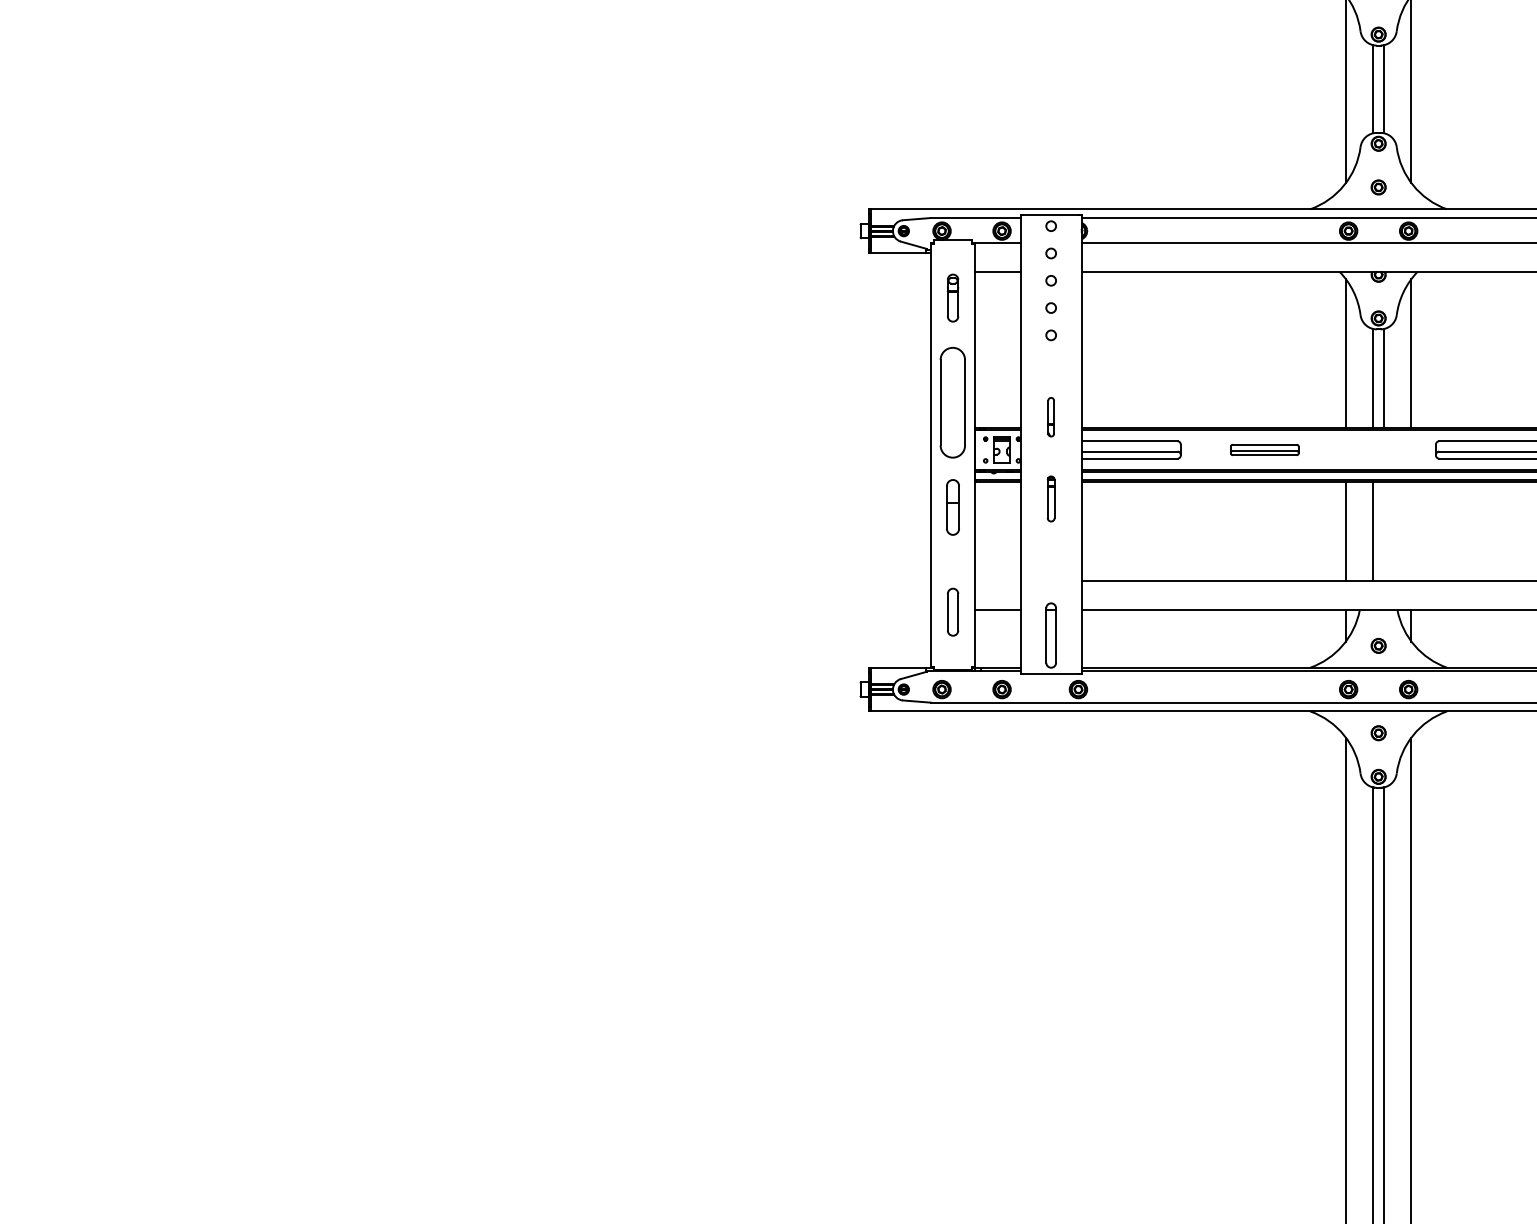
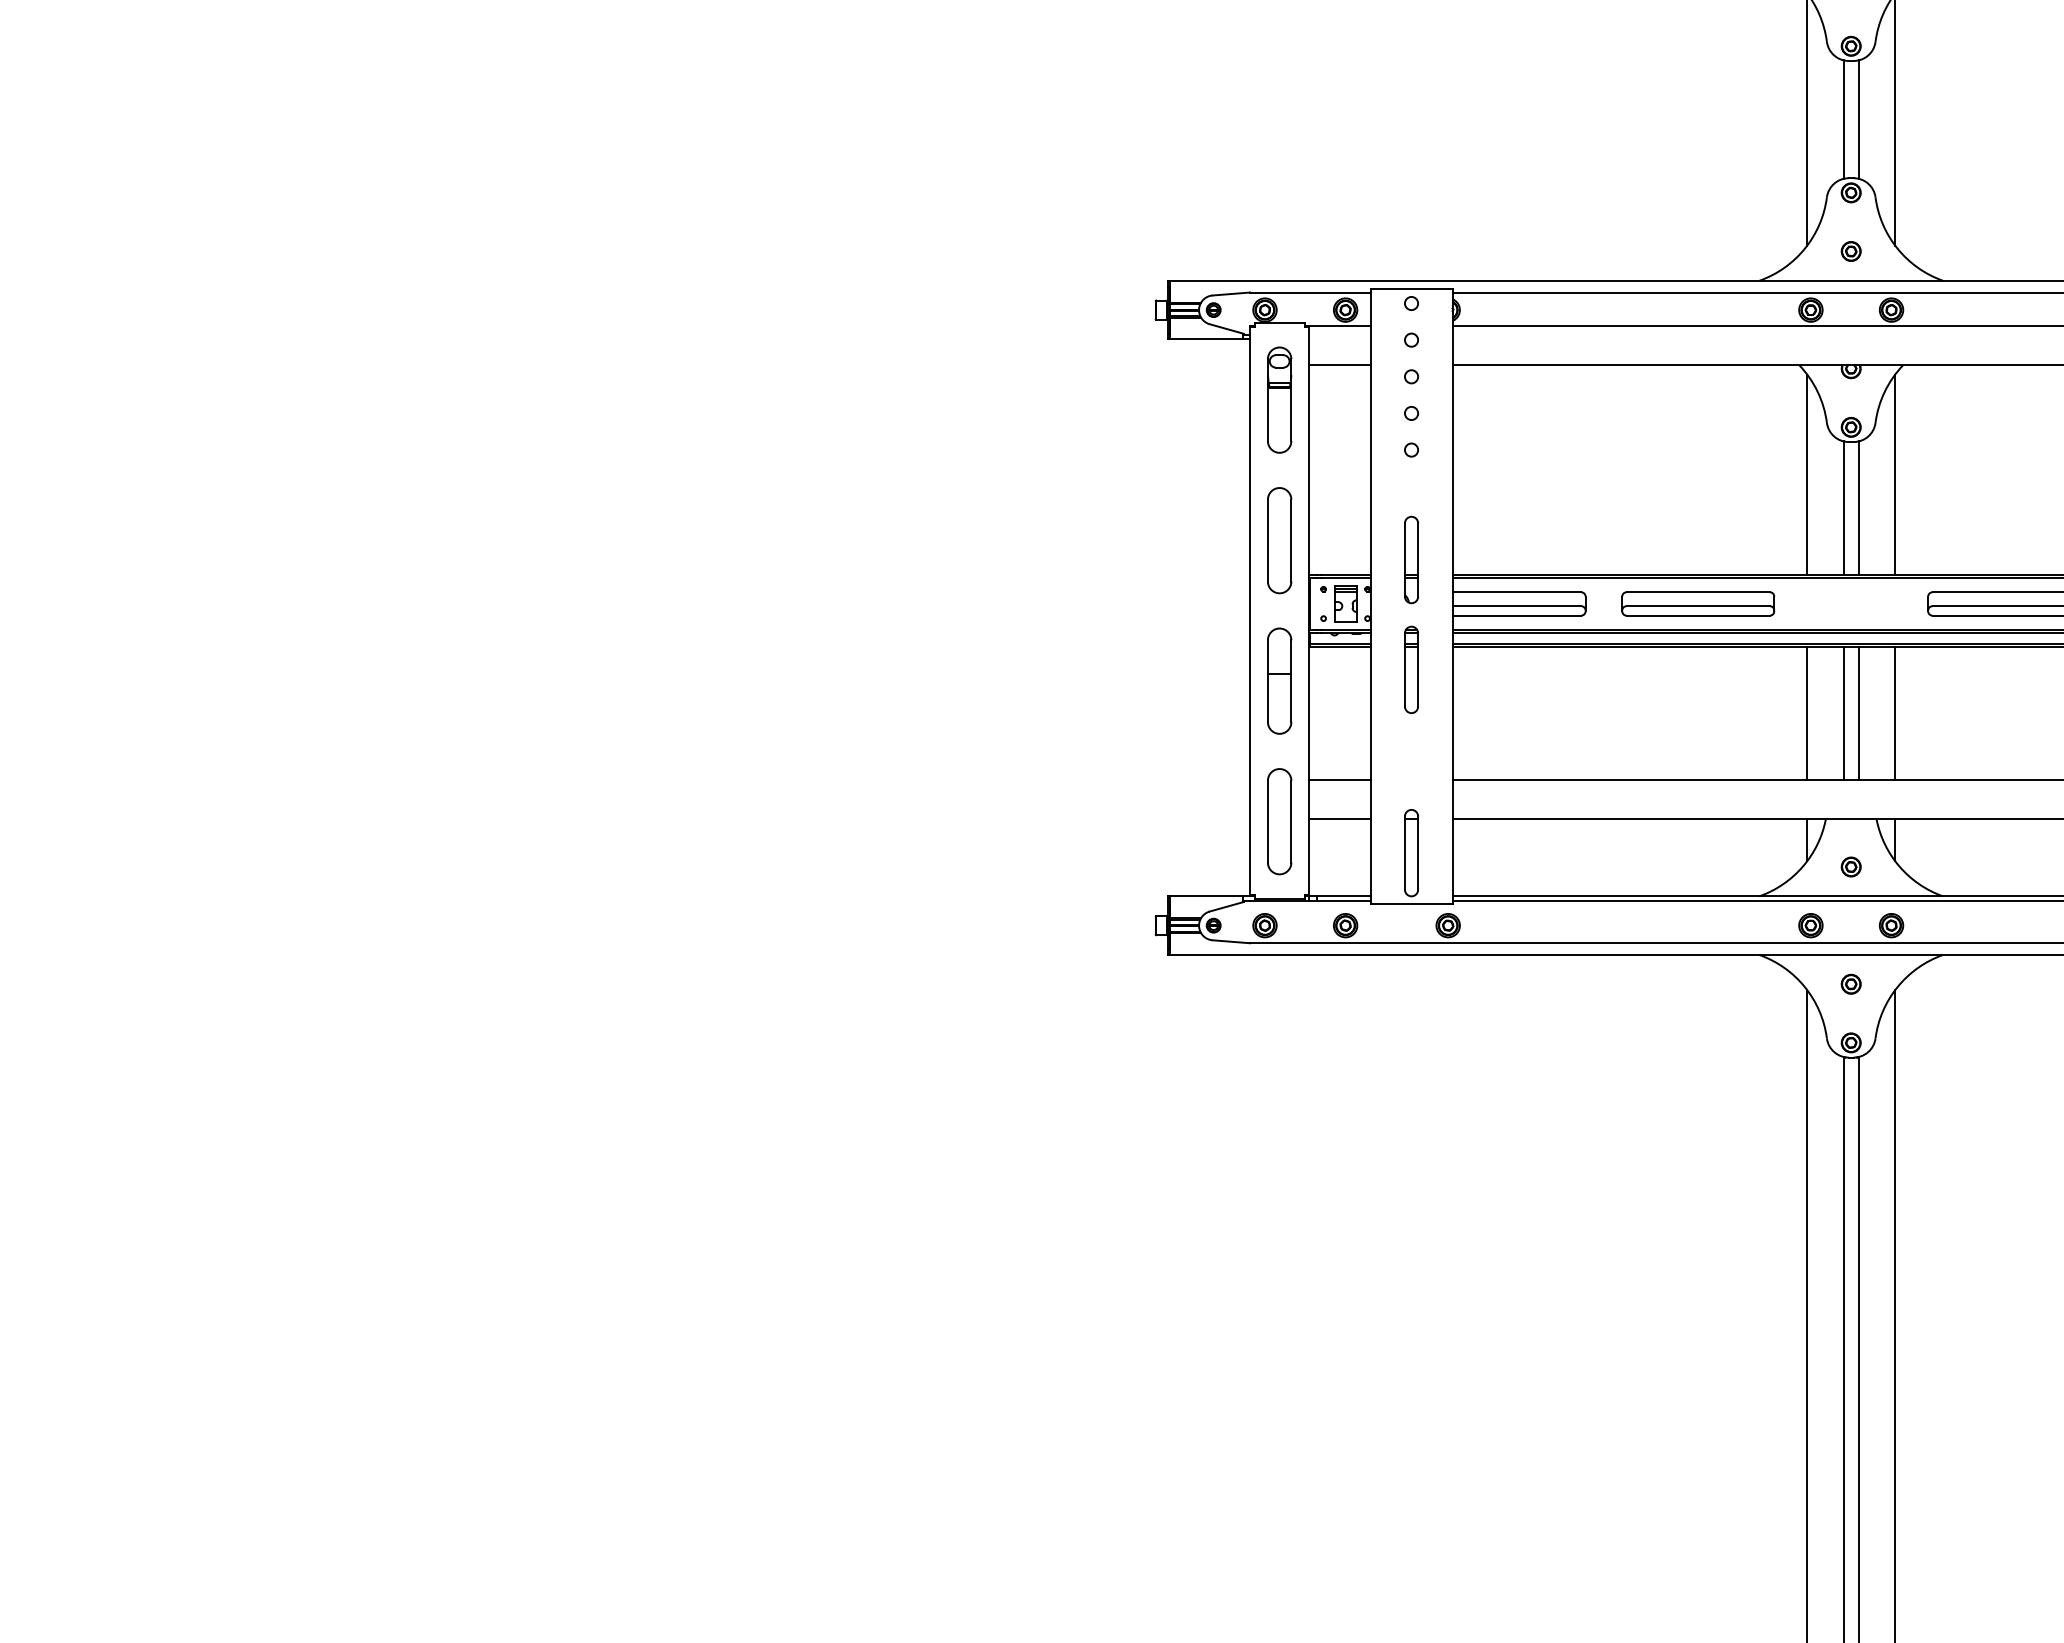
part: (952, 297) -> (1279, 399), size x1.67
part: (952, 402) -> (1279, 540), size x0.71
part: (1051, 416) -> (1411, 559), size x1.67
part: (1264, 449) -> (1698, 603), size x1.67
part: (1051, 498) -> (1411, 669), size x1.43
part: (952, 506) -> (1279, 680), size x1.43
line: (1384, 531) -> (1858, 713), added
line: (1411, 531) -> (1895, 713), added
line: (997, 580) -> (1339, 779), added
part: (952, 612) -> (1279, 821), size x1.67

